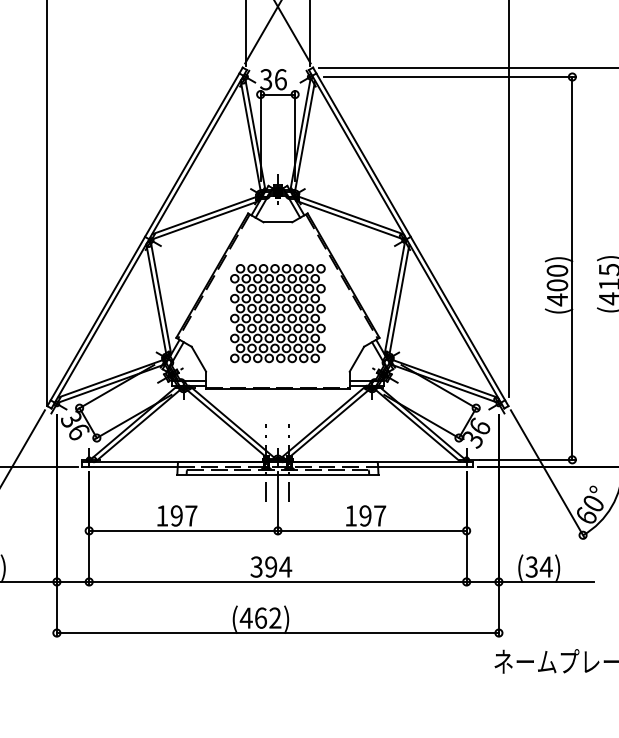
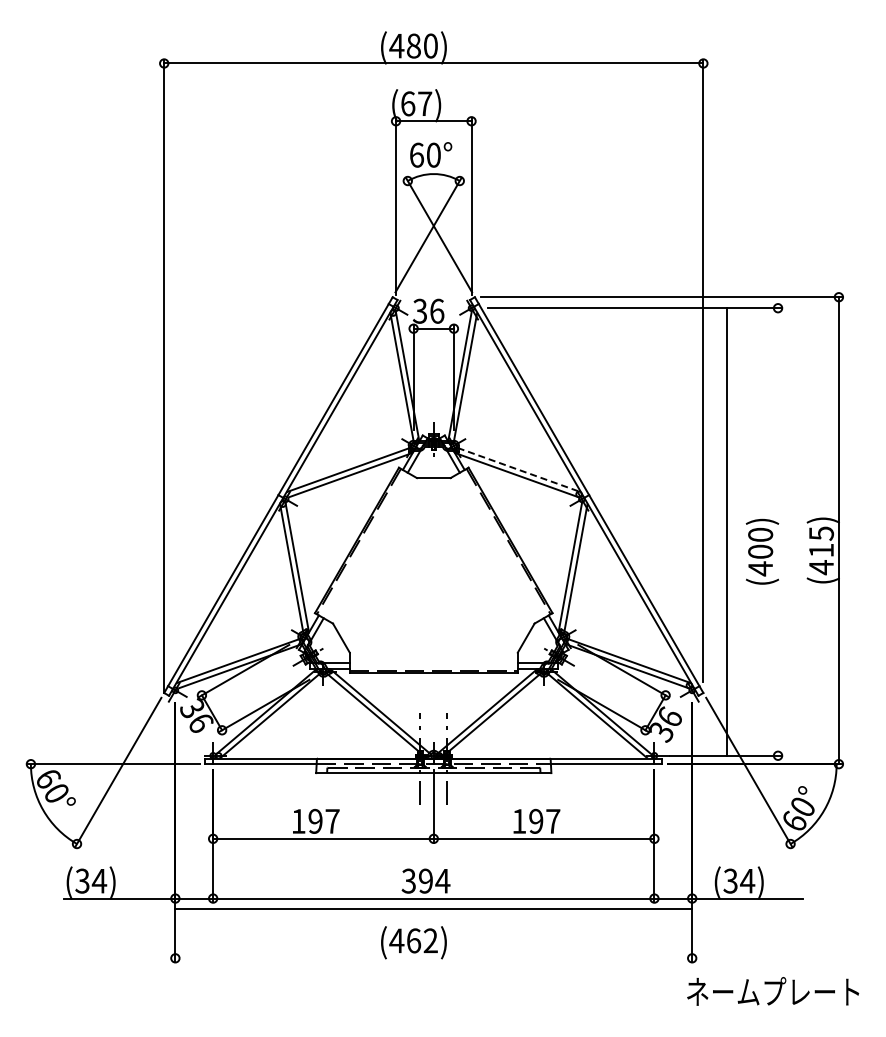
line: (350, 214) -> (518, 469), solid -> dashed
line: (572, 268) -> (727, 531), moved
part: (277, 313) -> (433, 584), removed
line: (277, 633) -> (433, 909), moved

